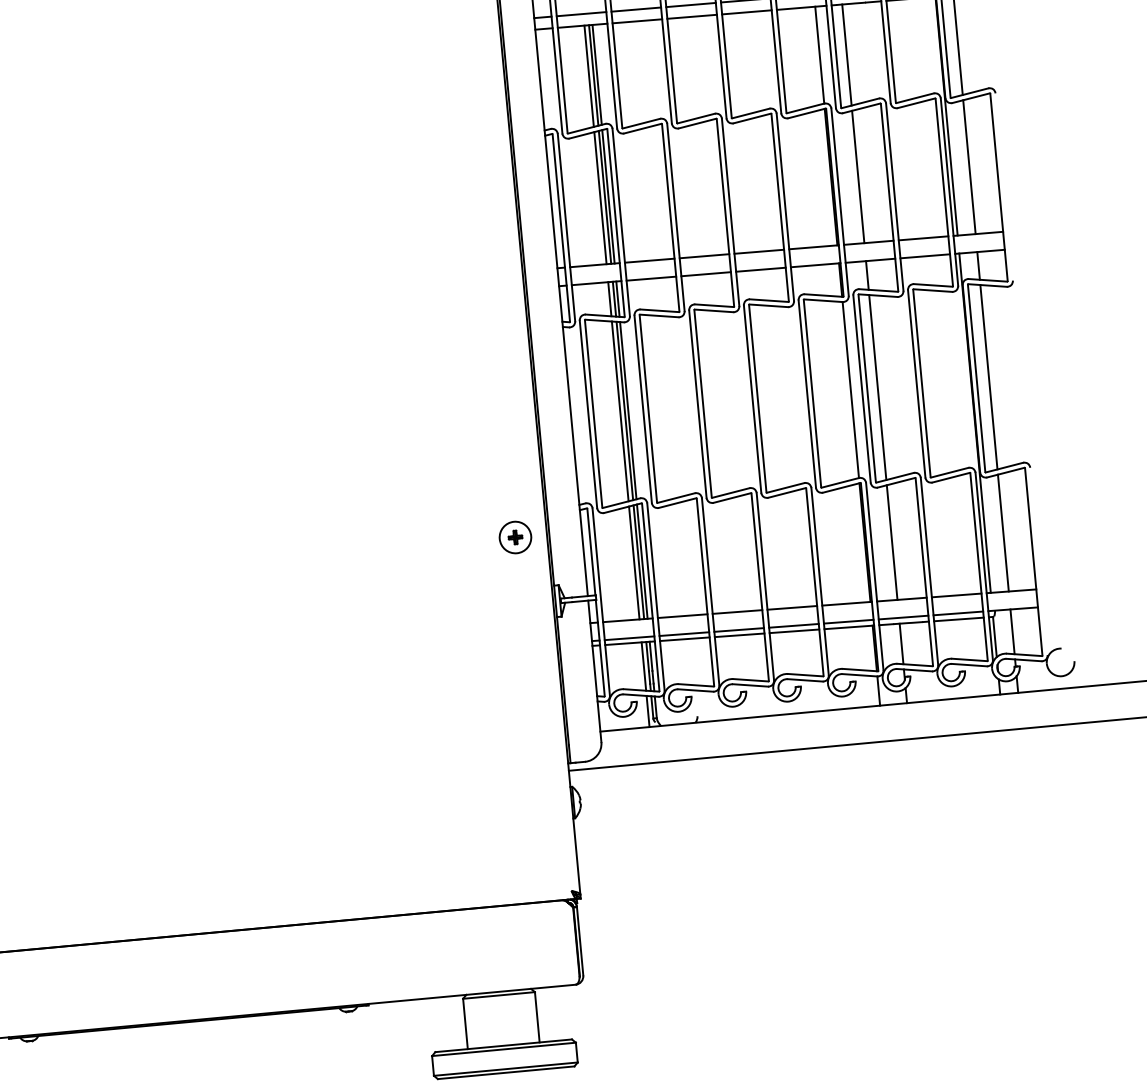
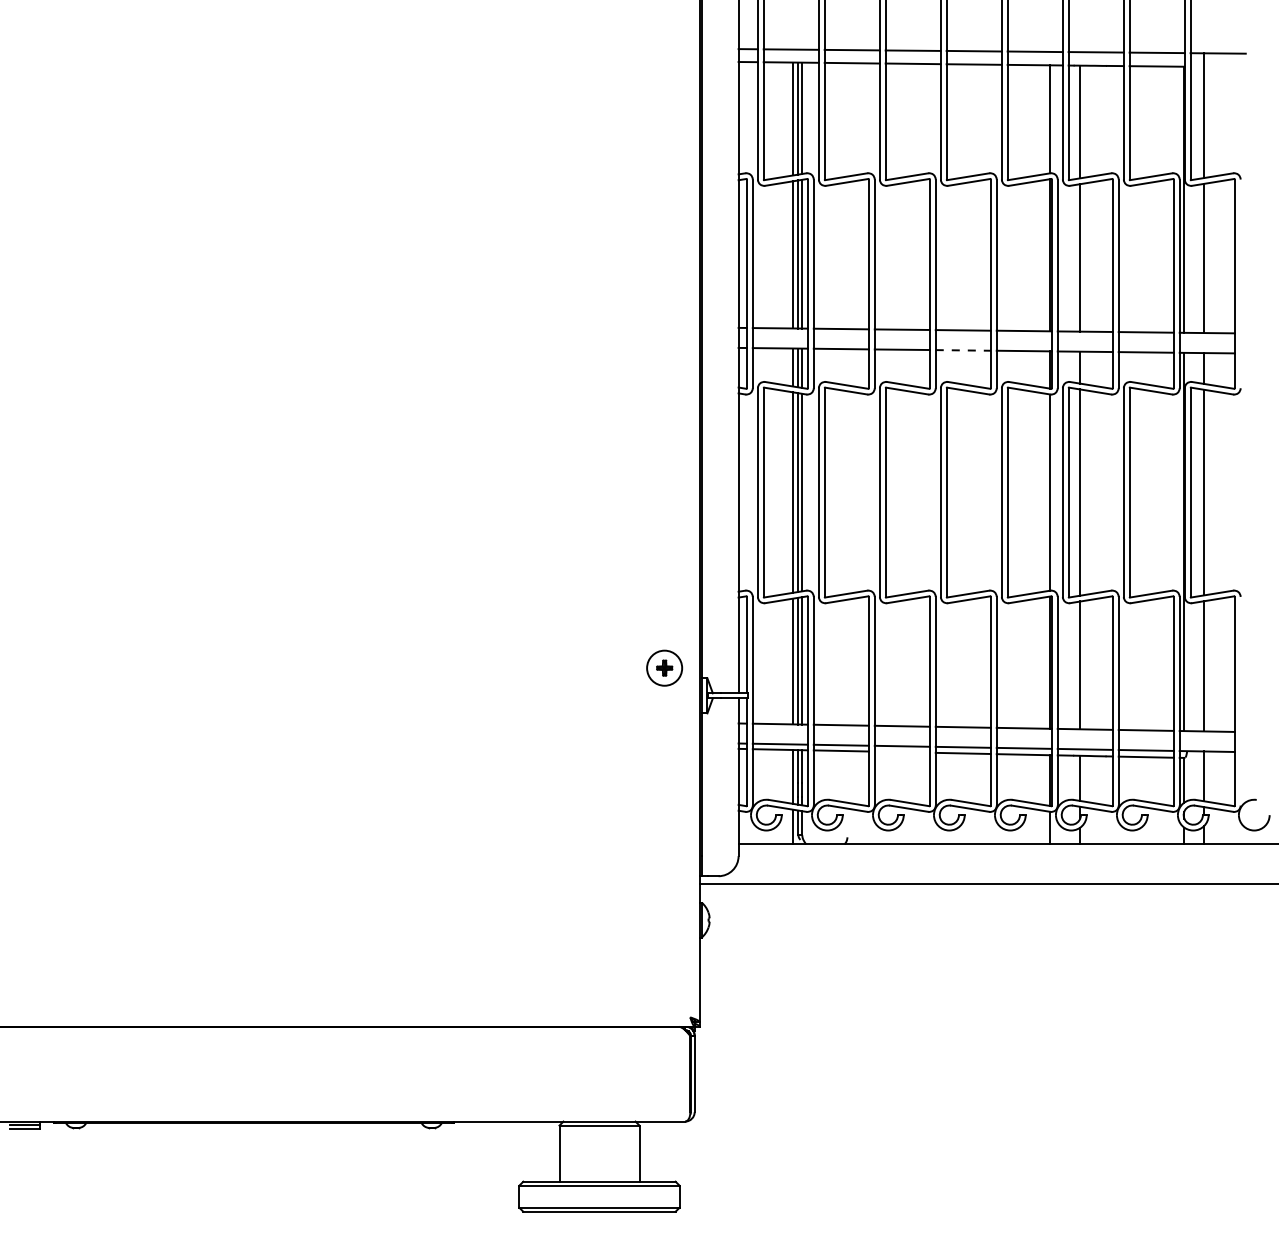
line: (761, 269) -> (963, 350), solid -> dashed
part: (515, 536) -> (664, 667), moved
line: (738, 634) -> (901, 751), removed

